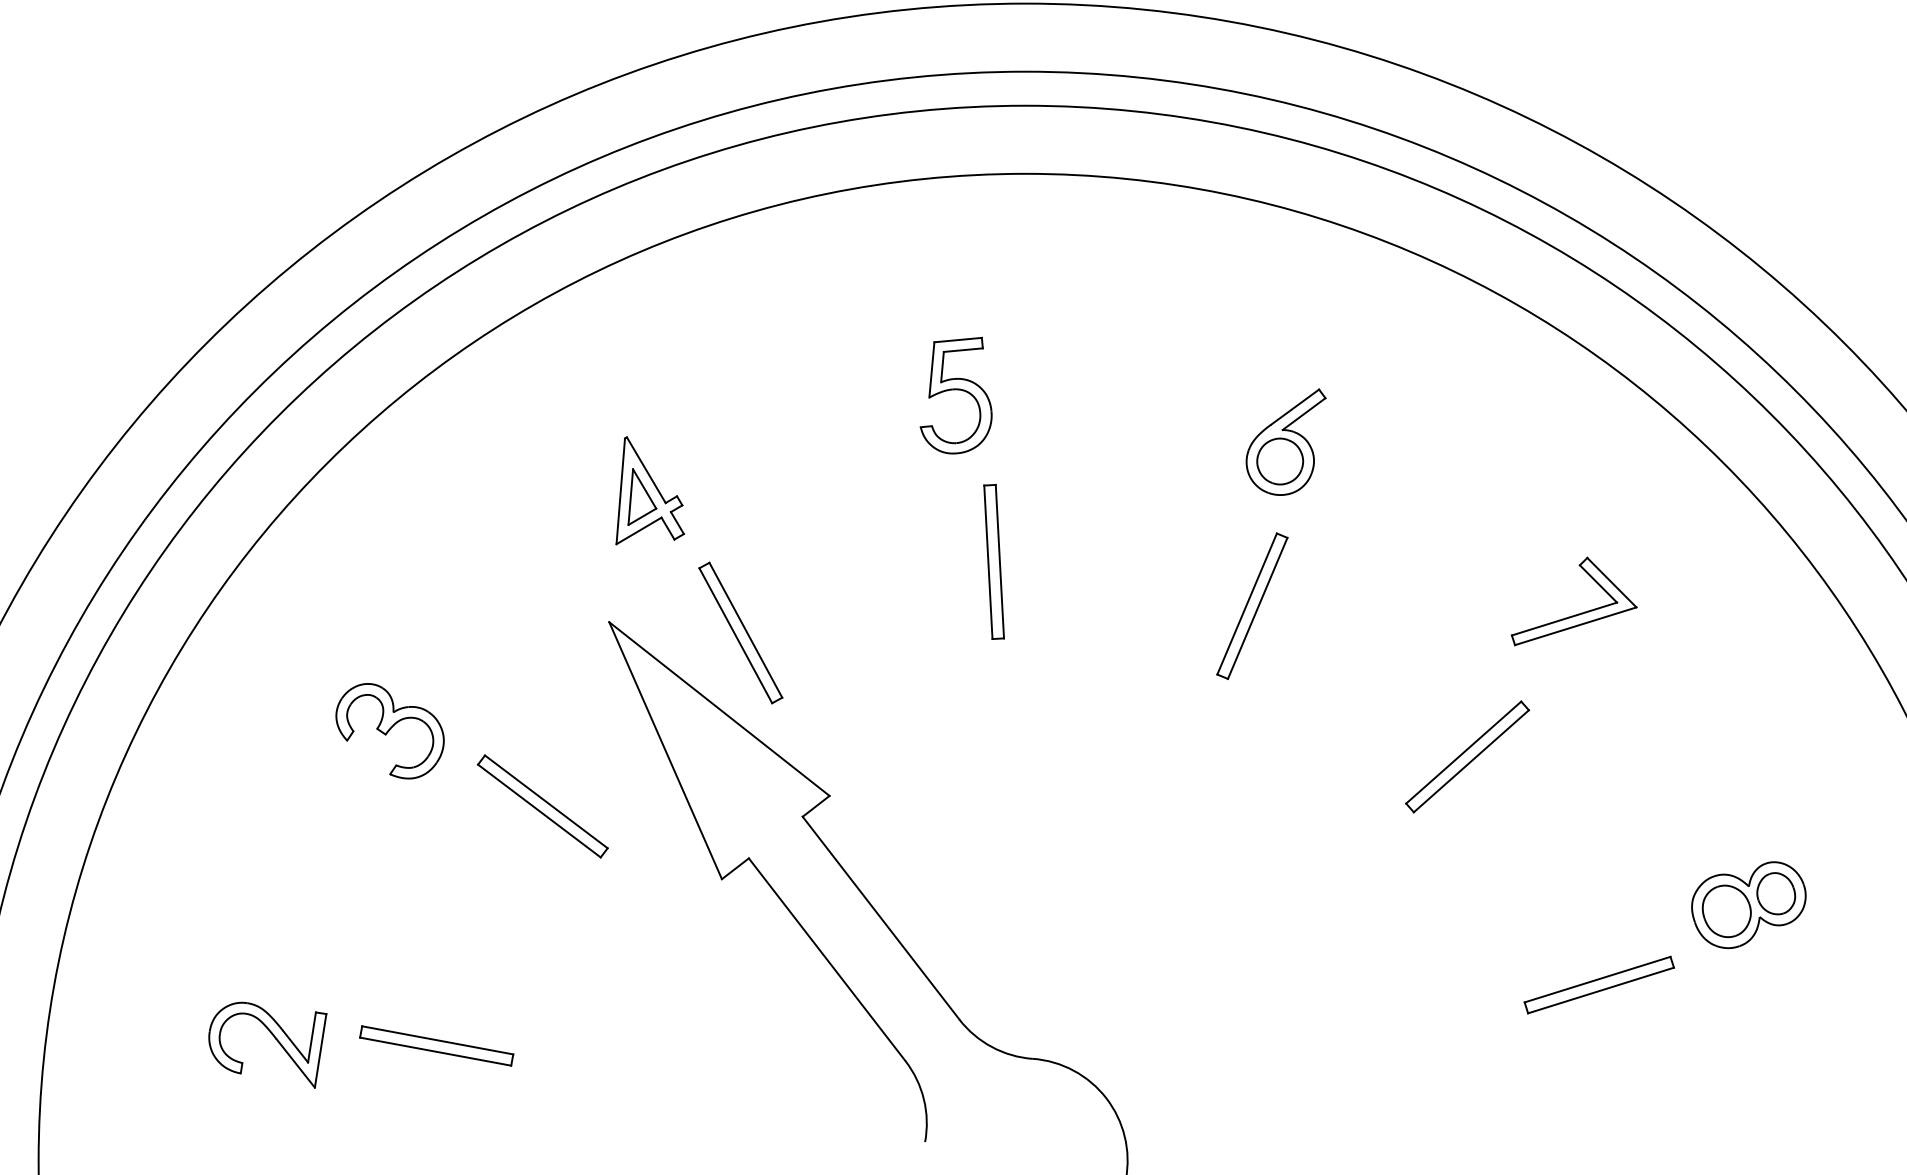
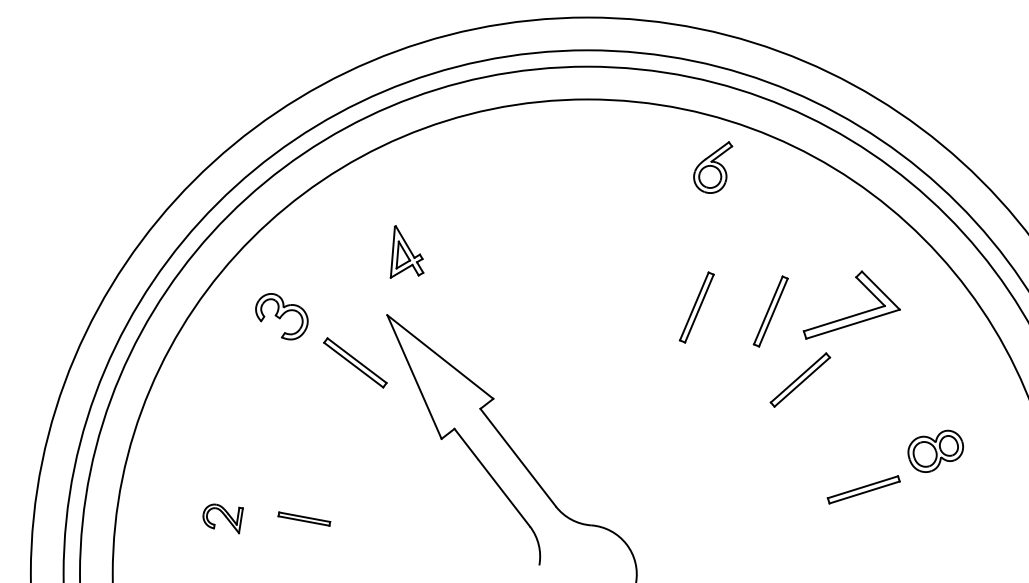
part: (956, 394) -> (554, 205), removed
part: (1286, 441) -> (713, 167), moved
part: (993, 562) -> (572, 286), removed
part: (1573, 601) -> (851, 305), size x1.6
part: (1405, 614) -> (770, 311), added
part: (740, 633) -> (450, 320), removed
part: (389, 730) -> (281, 316), moved
part: (543, 805) -> (355, 362), moved
part: (268, 1044) -> (223, 518), size x0.7
part: (437, 1044) -> (304, 518), size x0.7

